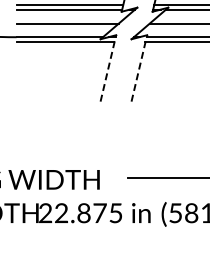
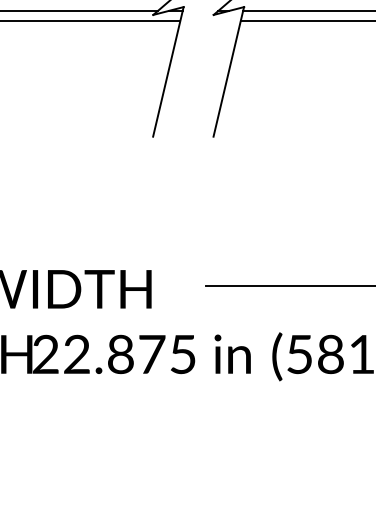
line: (108, 67) -> (168, 70), dashed -> solid
line: (139, 67) -> (229, 70), dashed -> solid

